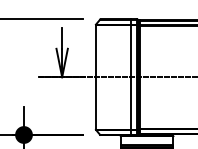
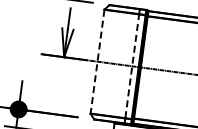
line: (130, 76) -> (131, 65), solid -> dashed
line: (95, 77) -> (97, 61), solid -> dashed

